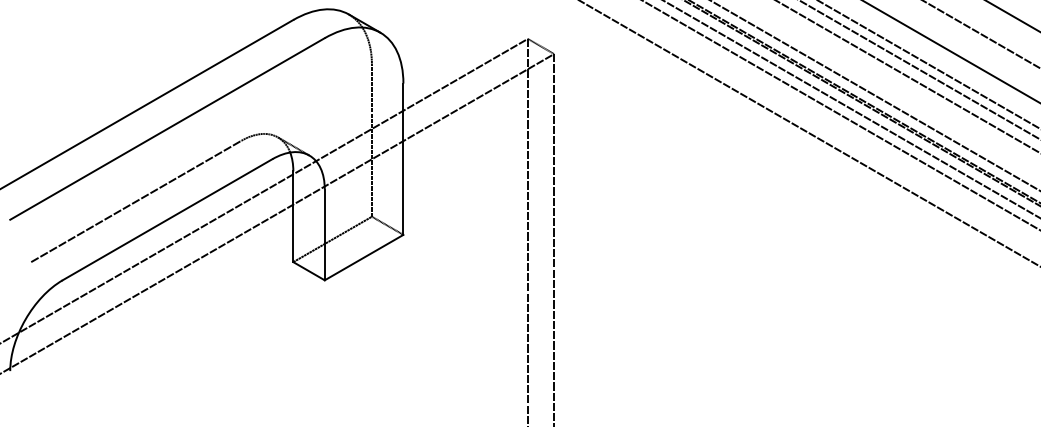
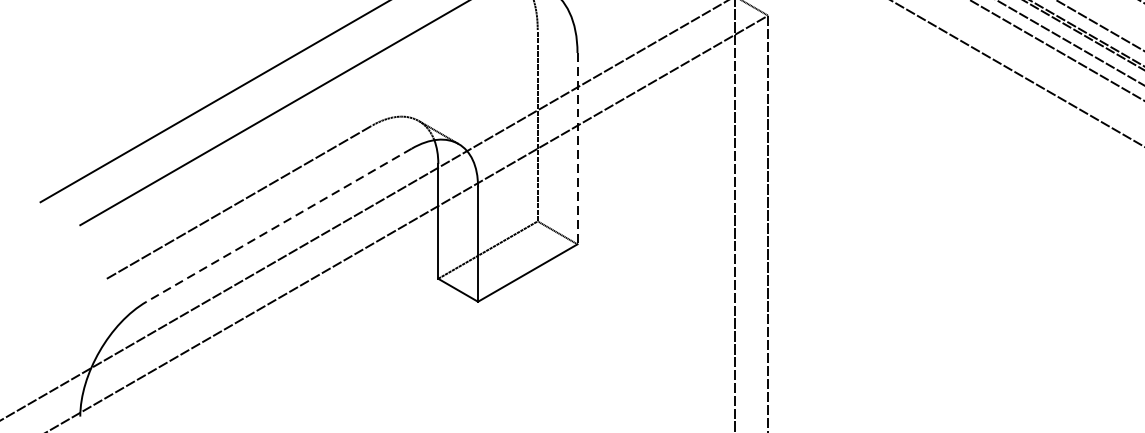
line: (403, 159) -> (577, 148), solid -> dashed
line: (167, 220) -> (279, 226), solid -> dashed

